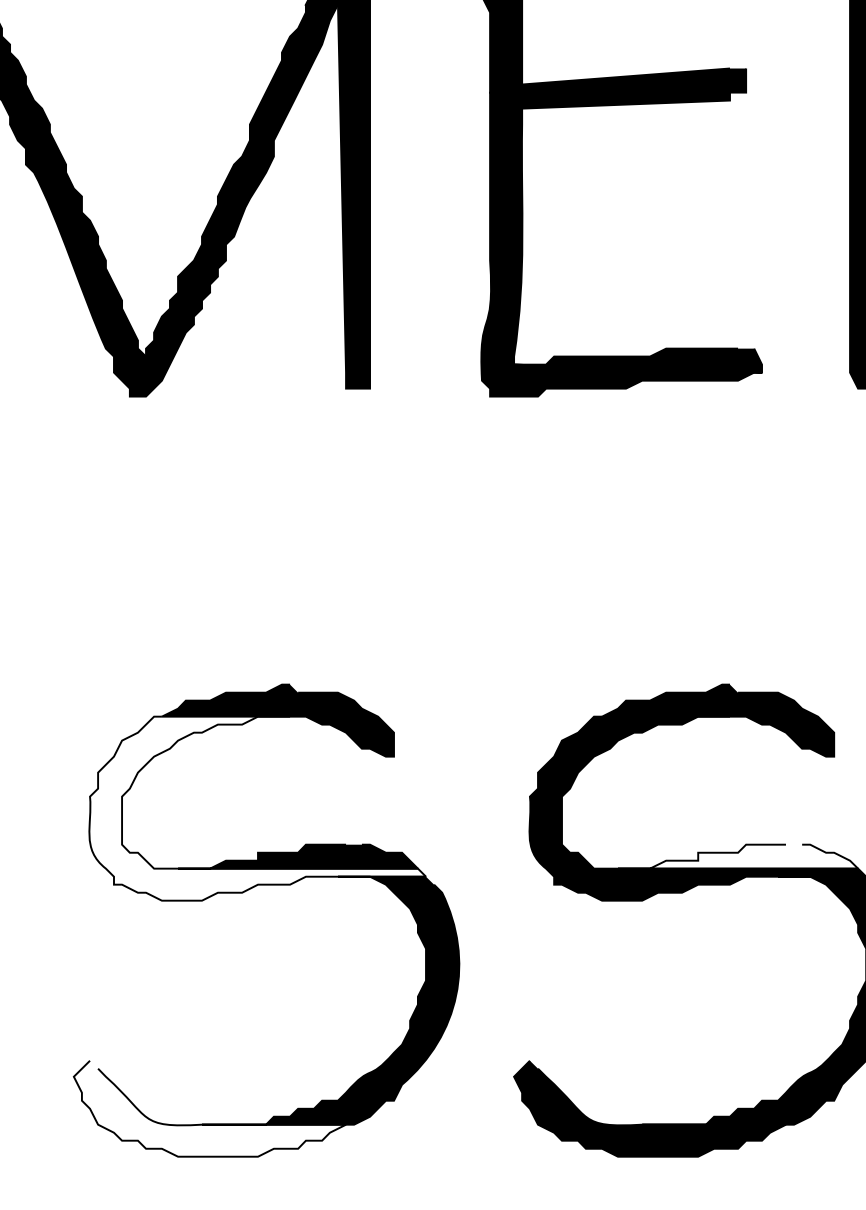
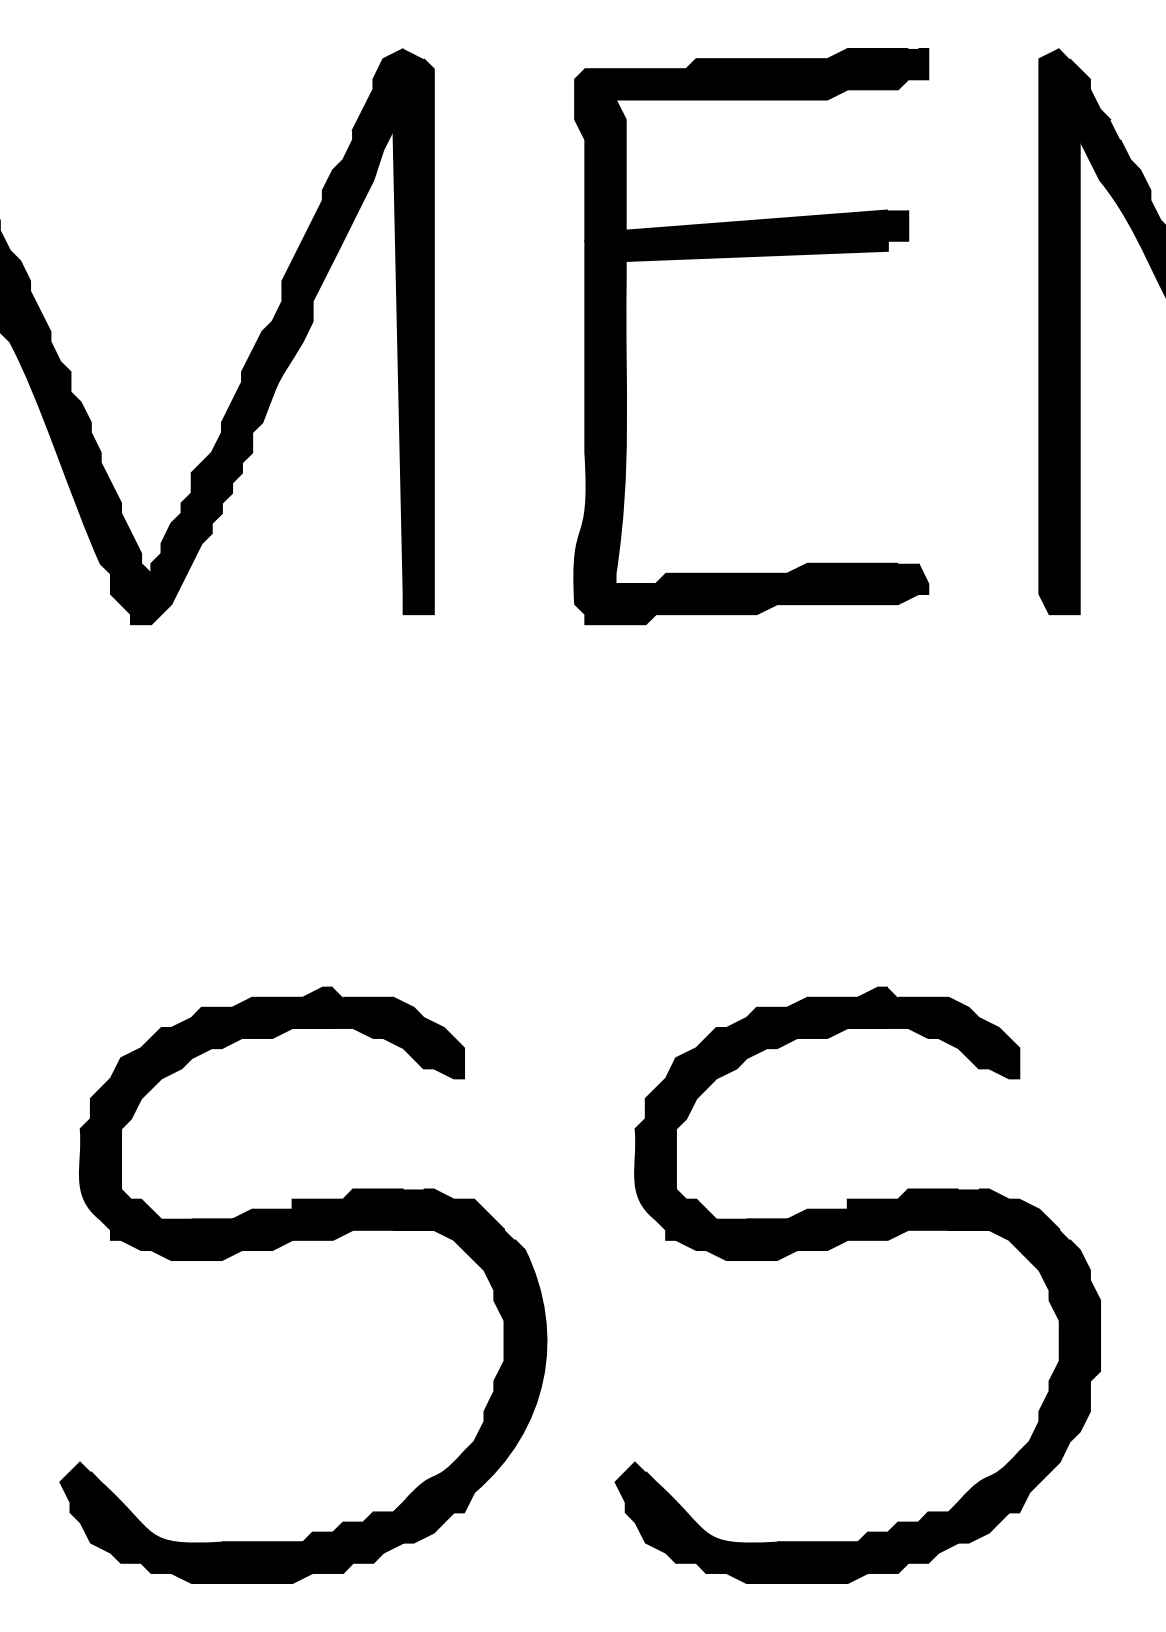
fill: (257, 808) -> (291, 1143), added
fill: (737, 856) -> (897, 1204), added
fill: (209, 1108) -> (231, 1522), added

